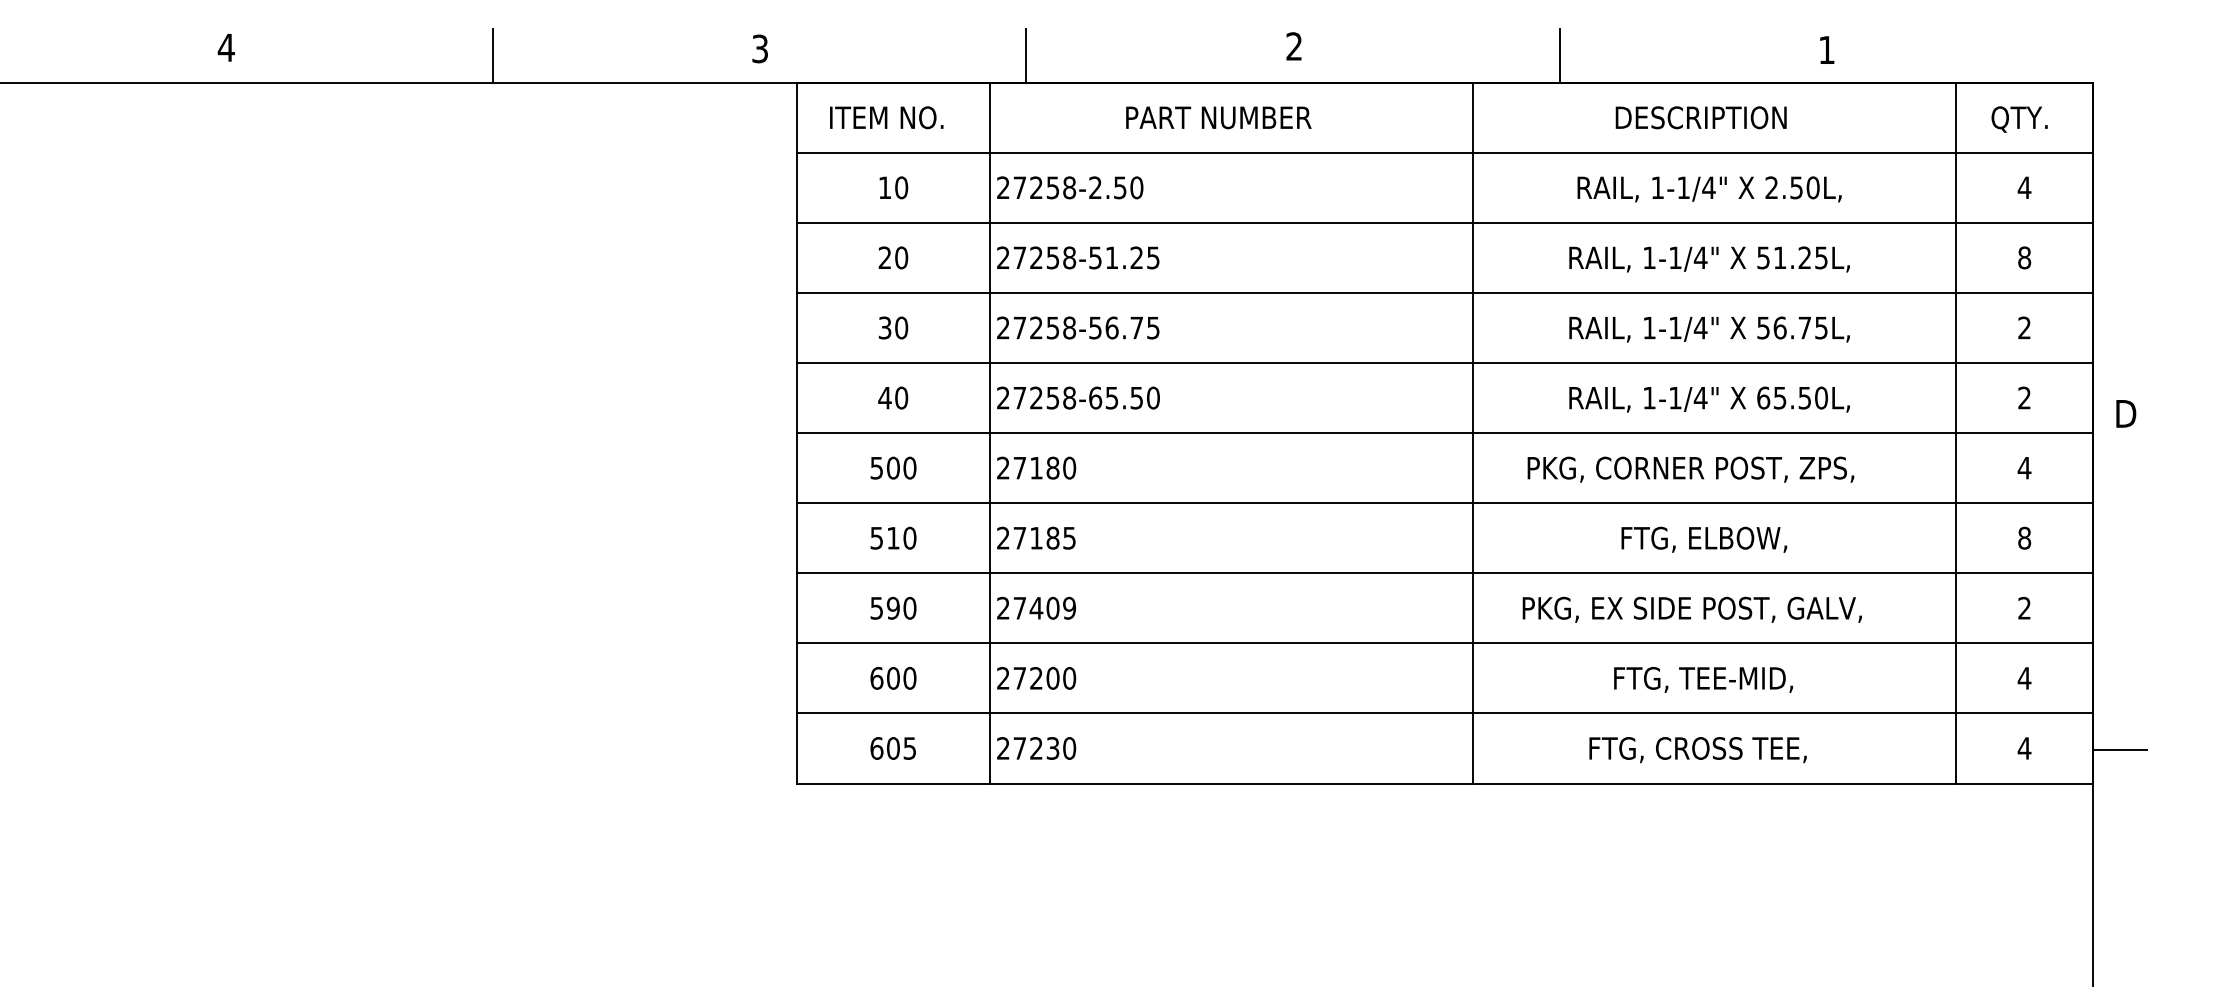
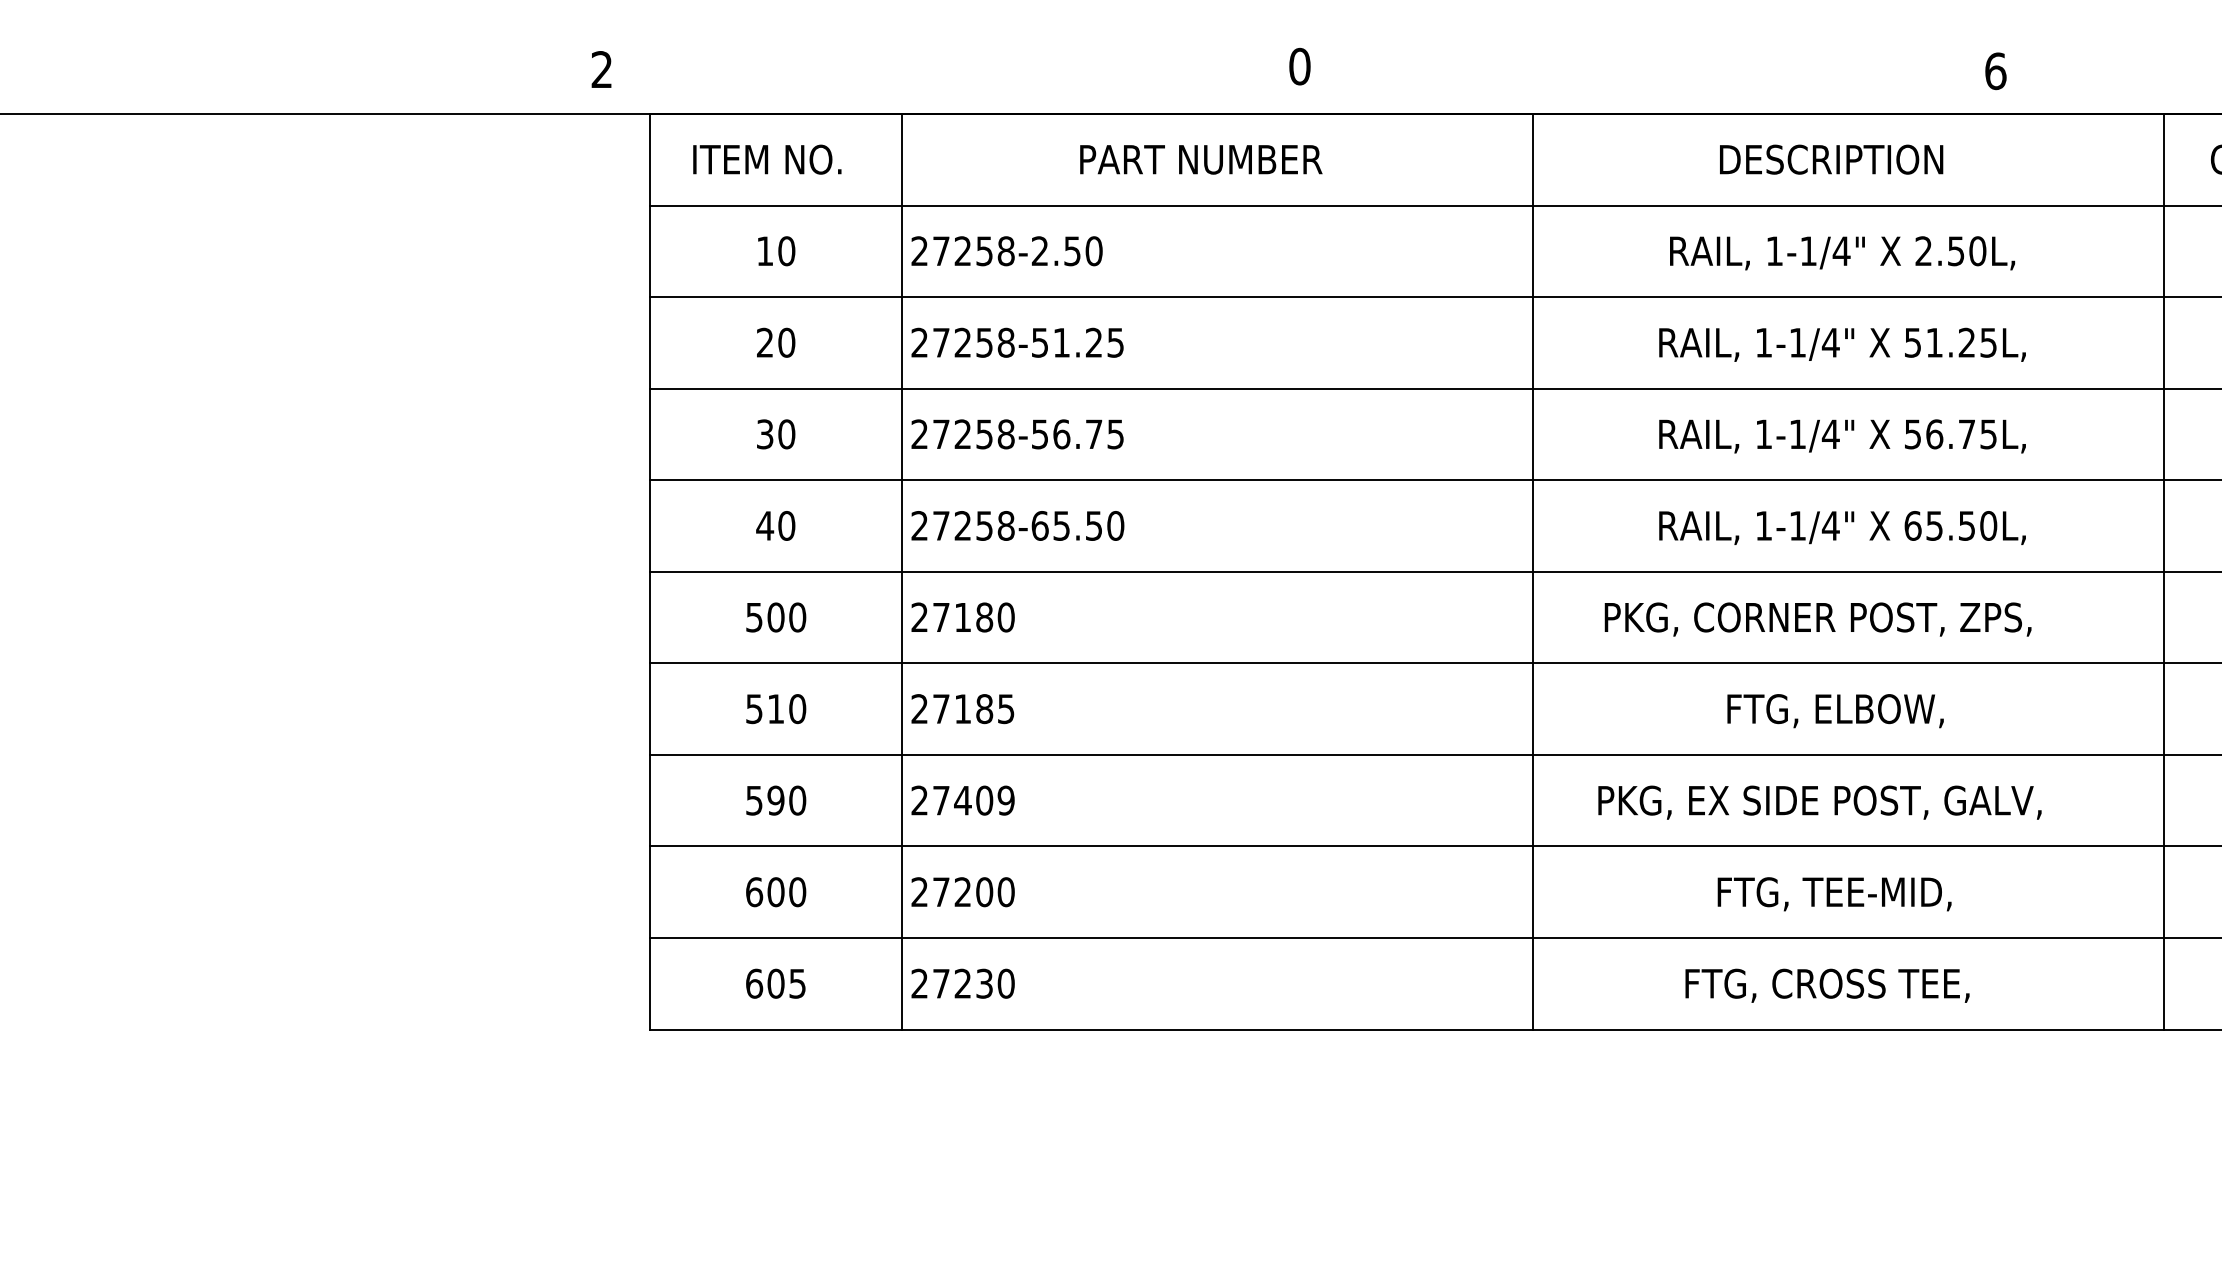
text: (1294, 46) -> (1300, 66), 2 -> 0
text: (759, 48) -> (601, 69), 3 -> 2
text: (1827, 49) -> (1996, 70), 1 -> 6
line: (492, 55) -> (252, 78), removed
line: (1026, 55) -> (949, 78), removed
line: (1559, 55) -> (1646, 78), removed

